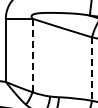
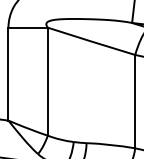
line: (32, 55) -> (47, 81), dashed -> solid
line: (91, 69) -> (134, 102), dashed -> solid

